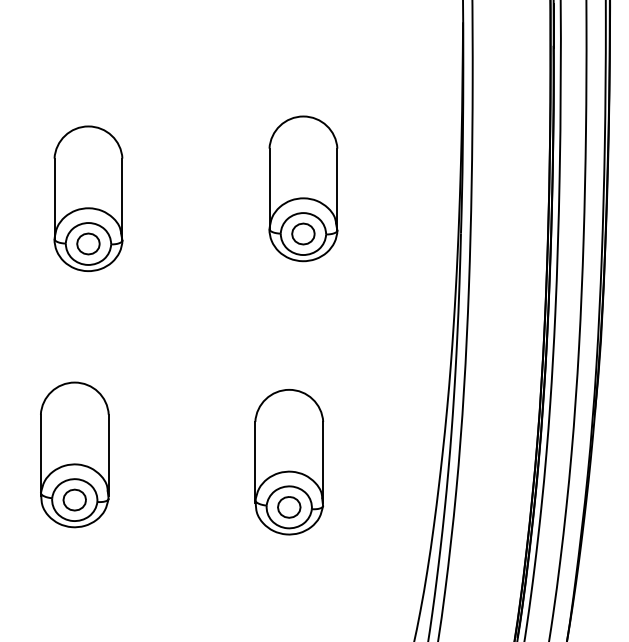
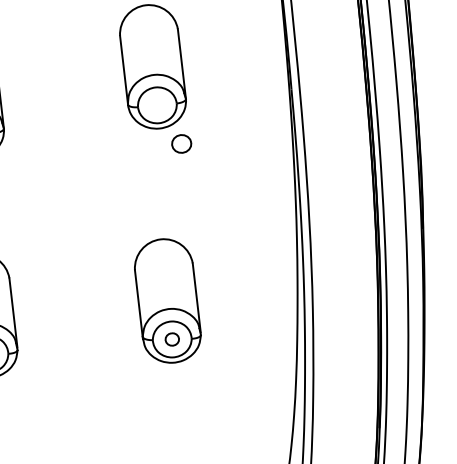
part: (303, 233) -> (181, 143), moved
part: (289, 507) -> (172, 339), size x0.7

